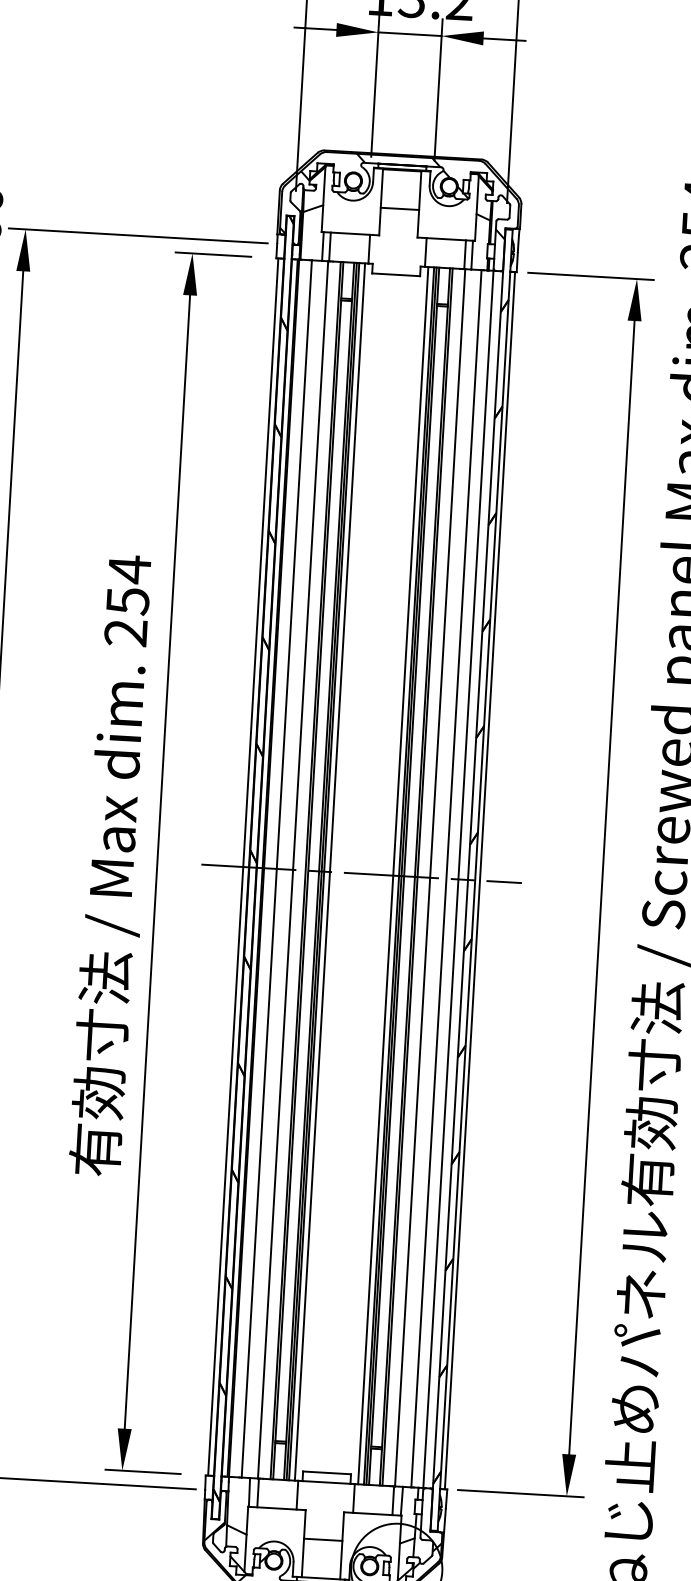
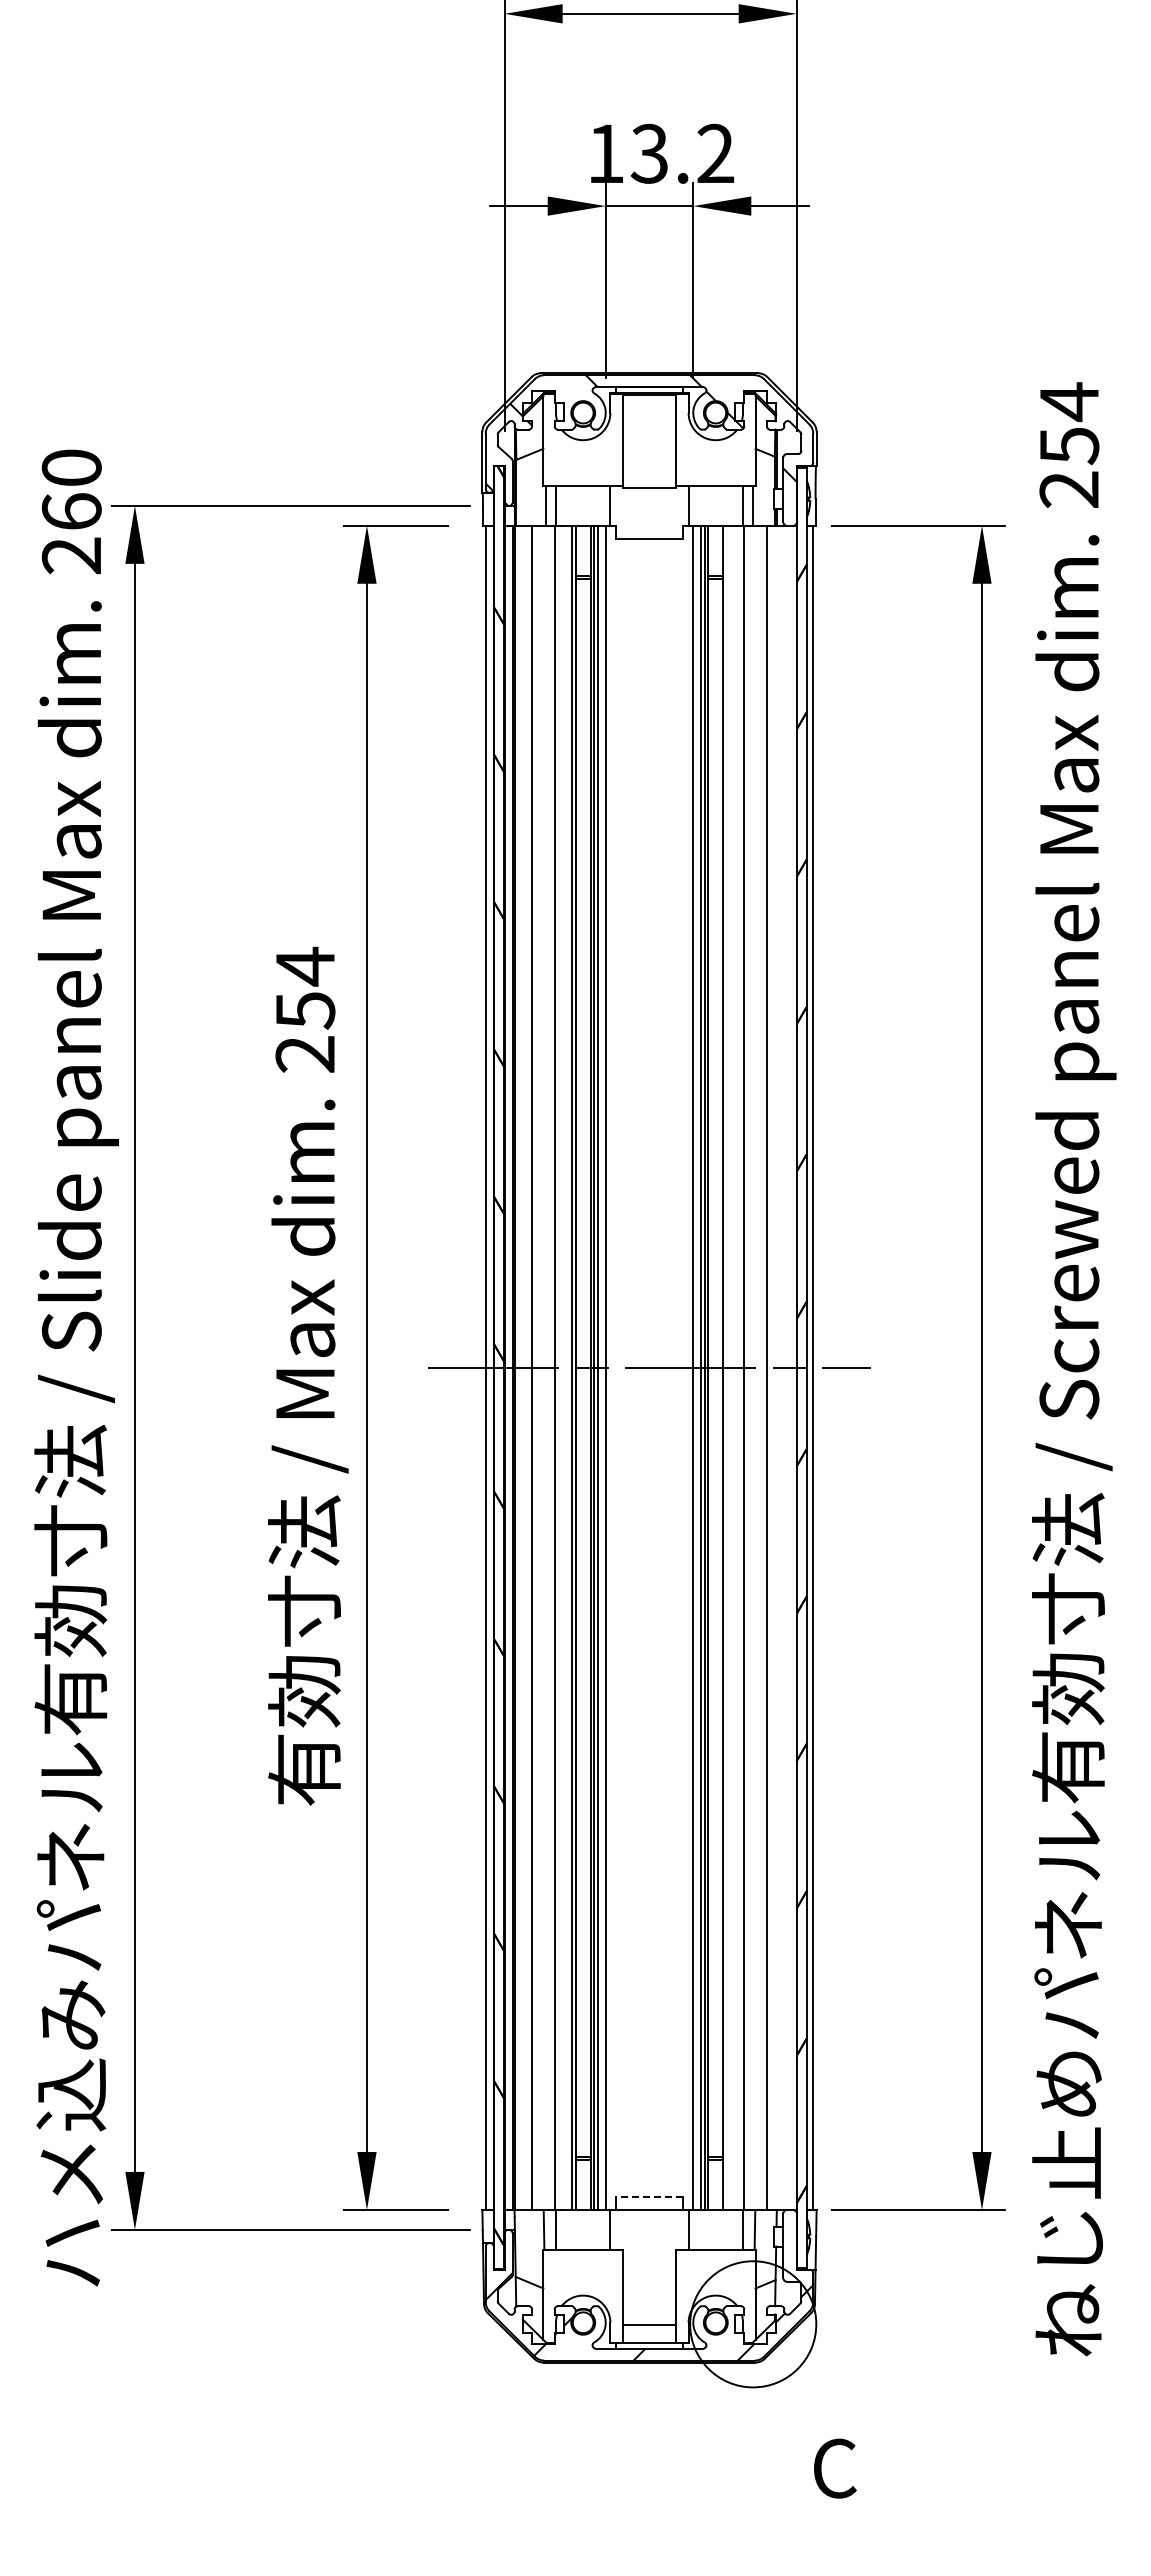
line: (399, 208) -> (649, 487), moved
line: (417, 876) -> (726, 1367), removed
line: (458, 879) -> (783, 1367), removed
line: (327, 1472) -> (649, 2196), solid -> dashed
line: (323, 1539) -> (649, 2325), moved

